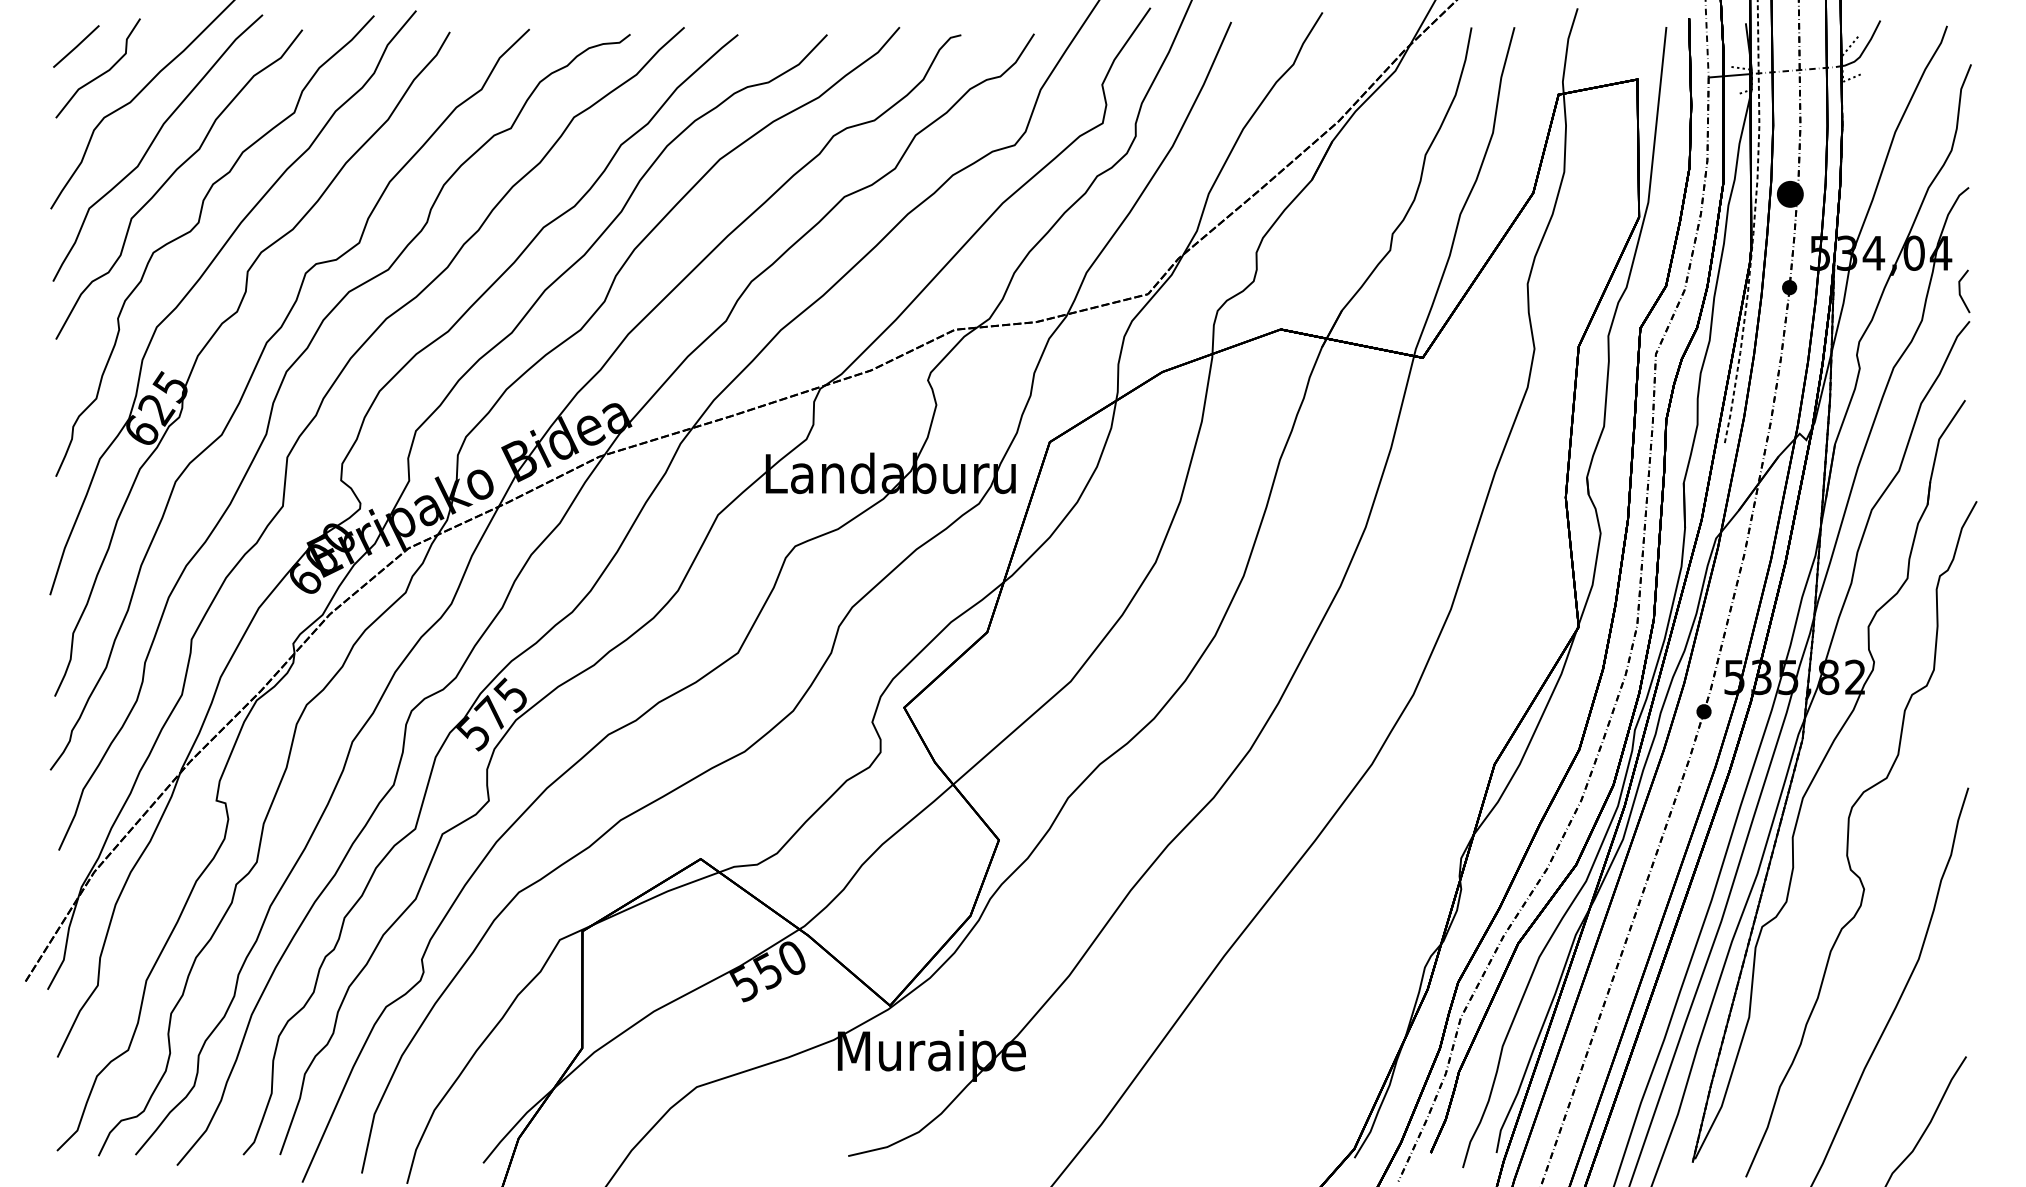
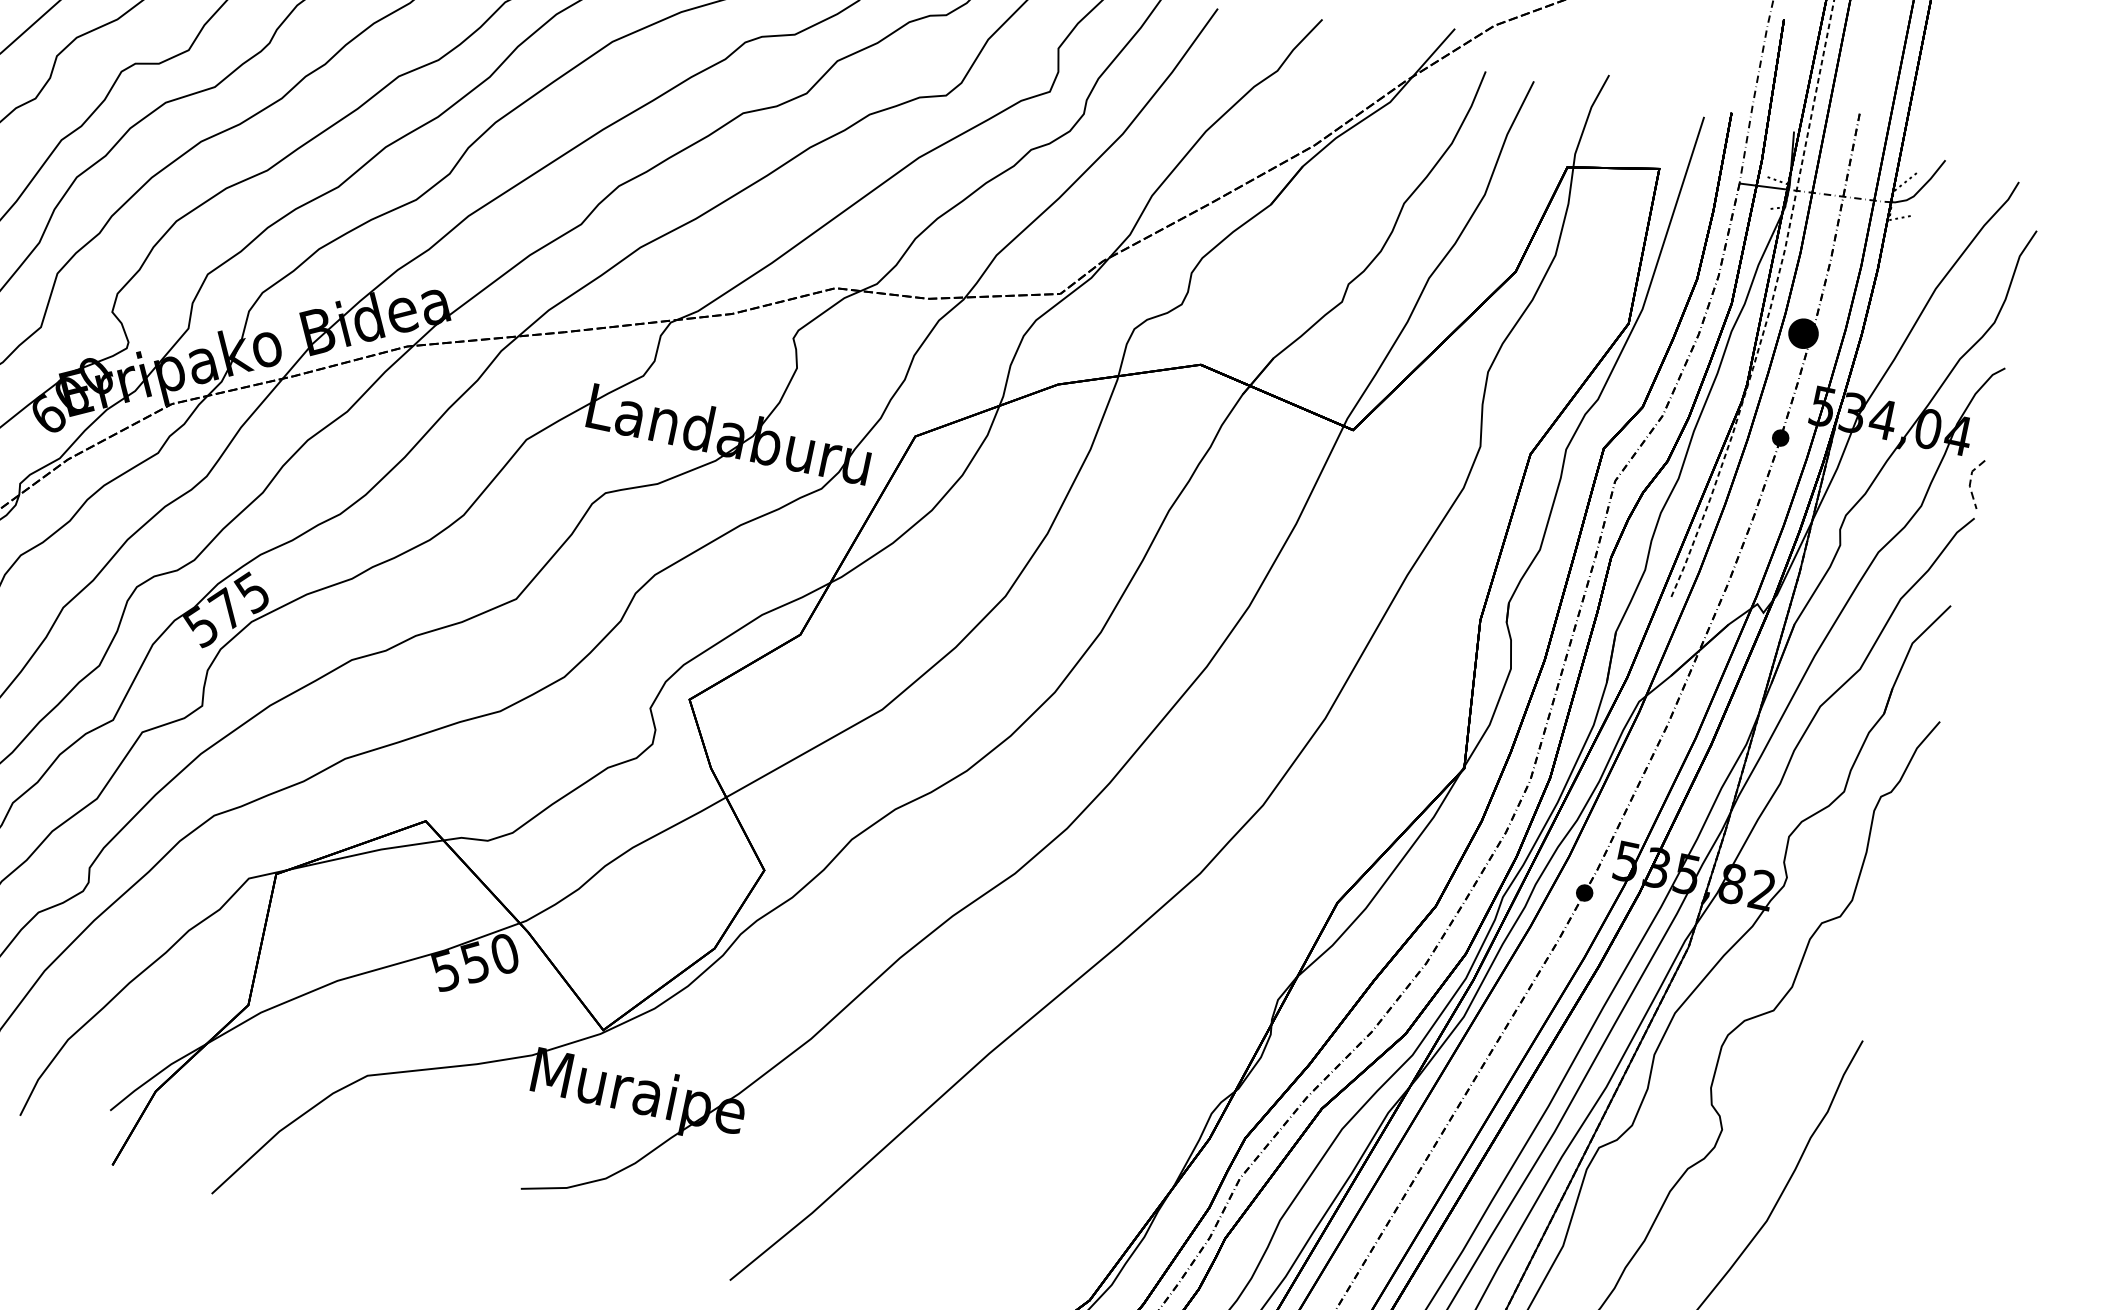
line: (1959, 291) -> (1970, 482), solid -> dashed

